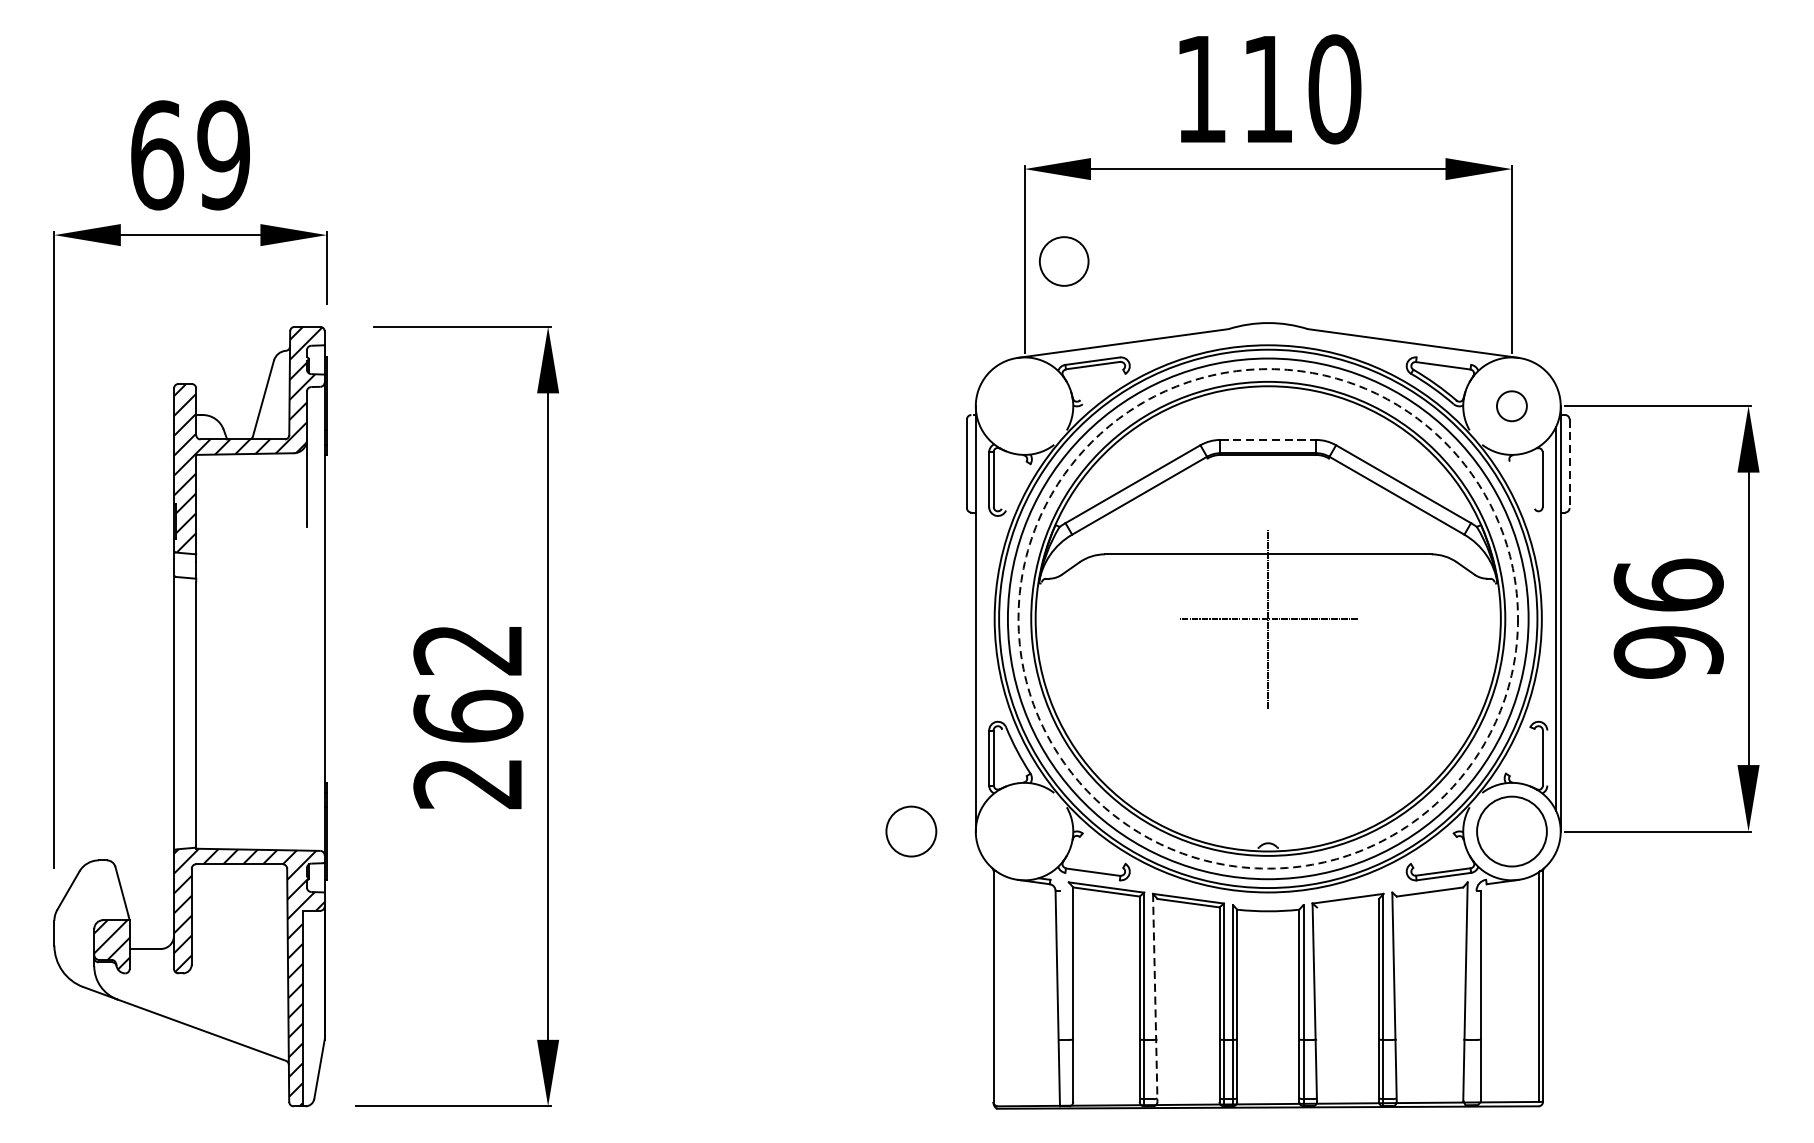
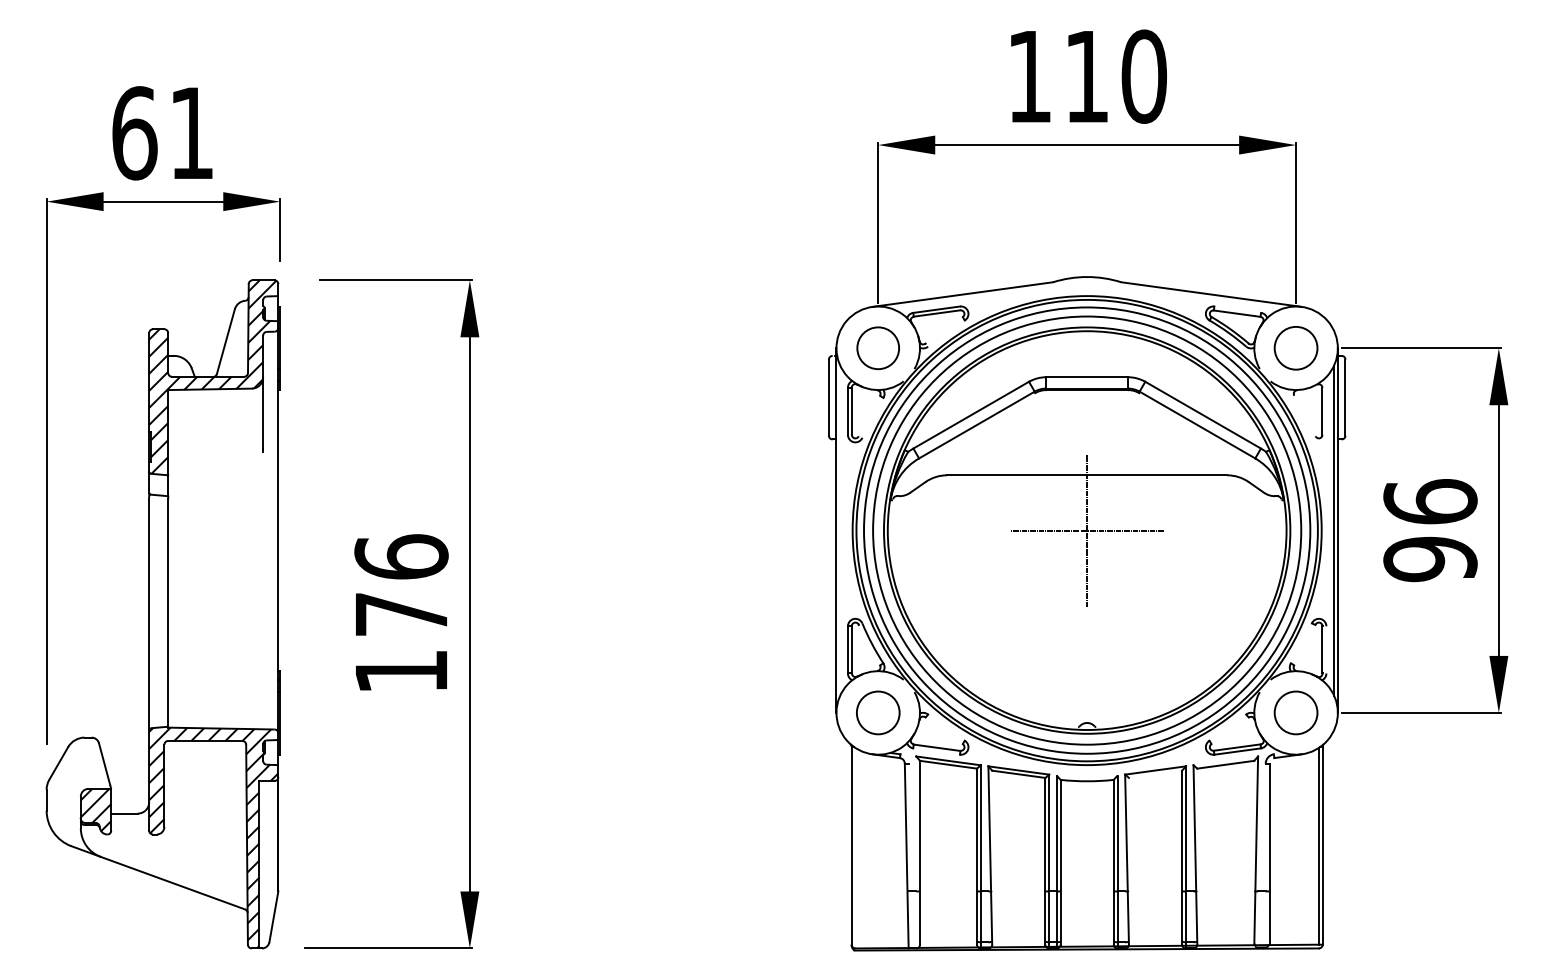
text: (223, 155) -> (191, 133), 69 -> 61
circle: (1063, 261) -> (877, 348), moved
circle: (1511, 406) -> (1295, 348), size x1.67
line: (1268, 440) -> (1087, 377), dashed -> solid
line: (1569, 463) -> (1345, 397), dashed -> solid
circle: (1268, 618) -> (1087, 530), dashed -> solid
text: (468, 715) -> (401, 613), 262 -> 176
circle: (911, 831) -> (878, 712), moved
circle: (1511, 831) -> (1295, 712), size x0.71
line: (1155, 999) -> (990, 856), dashed -> solid

